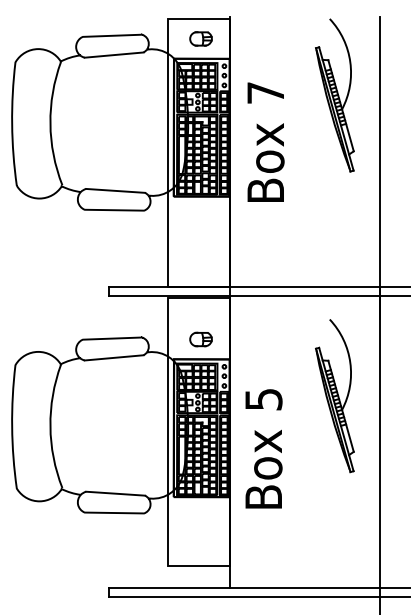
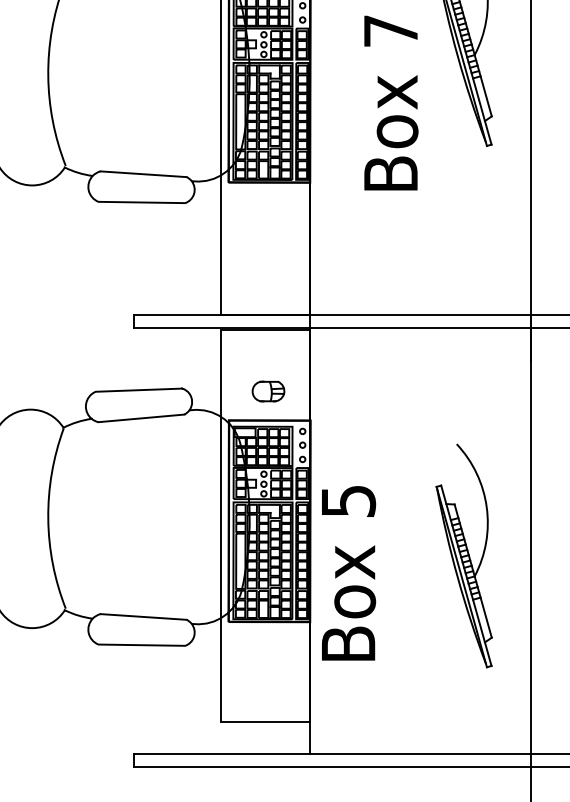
text: (265, 141) -> (390, 102), moved
part: (334, 396) -> (463, 556), moved
text: (263, 448) -> (348, 572), moved

